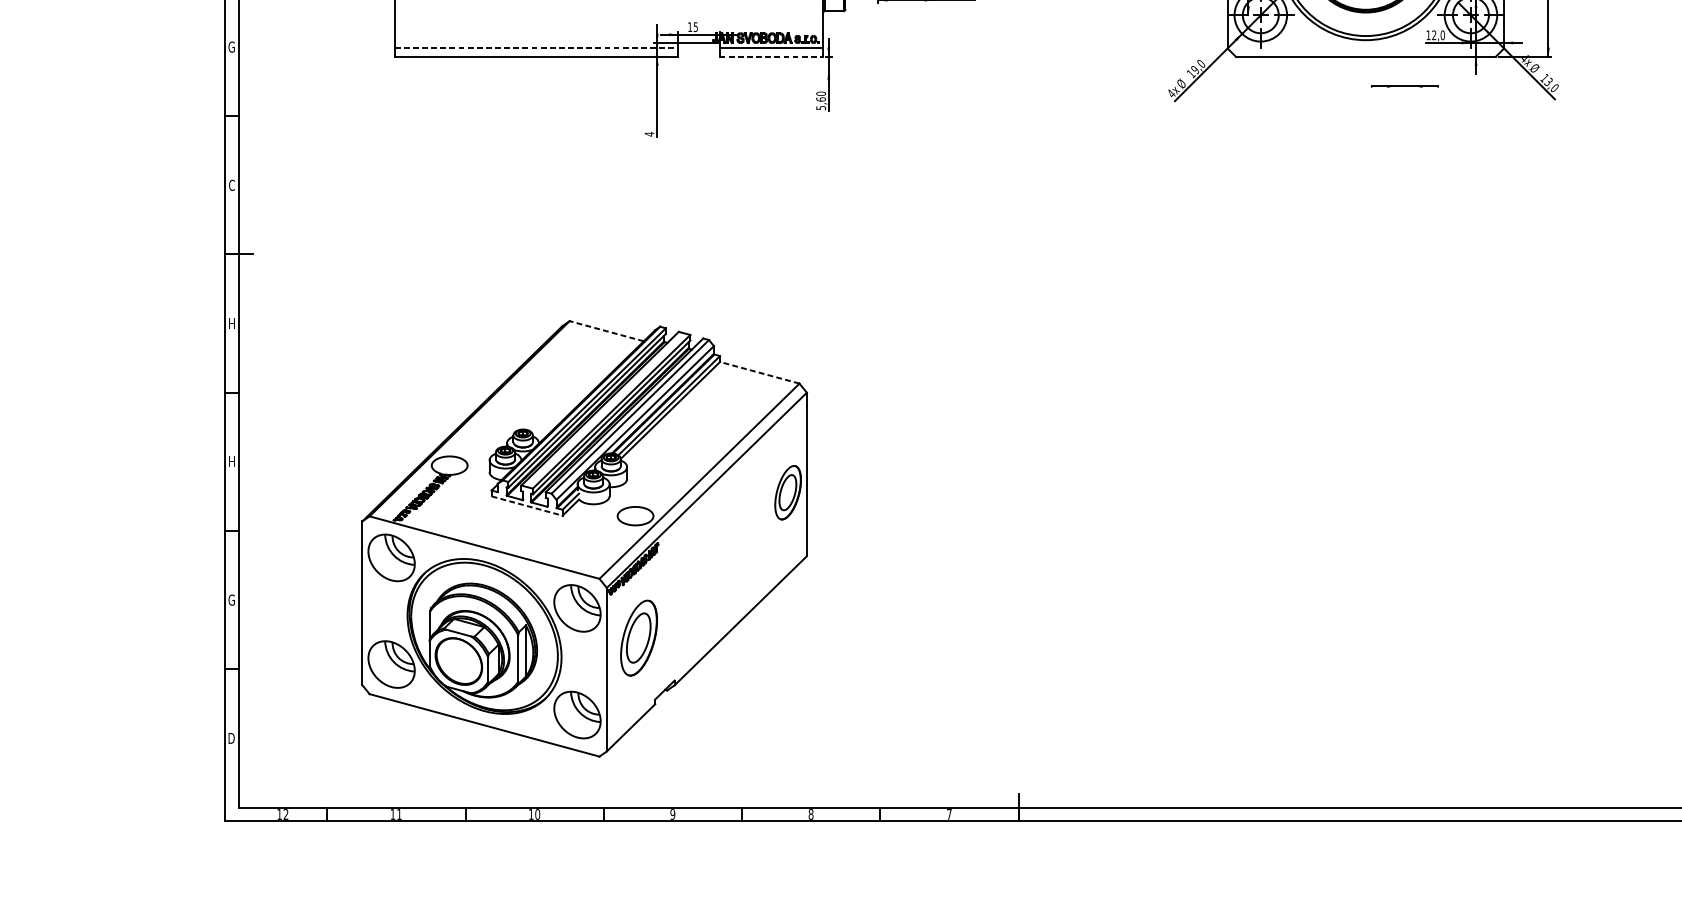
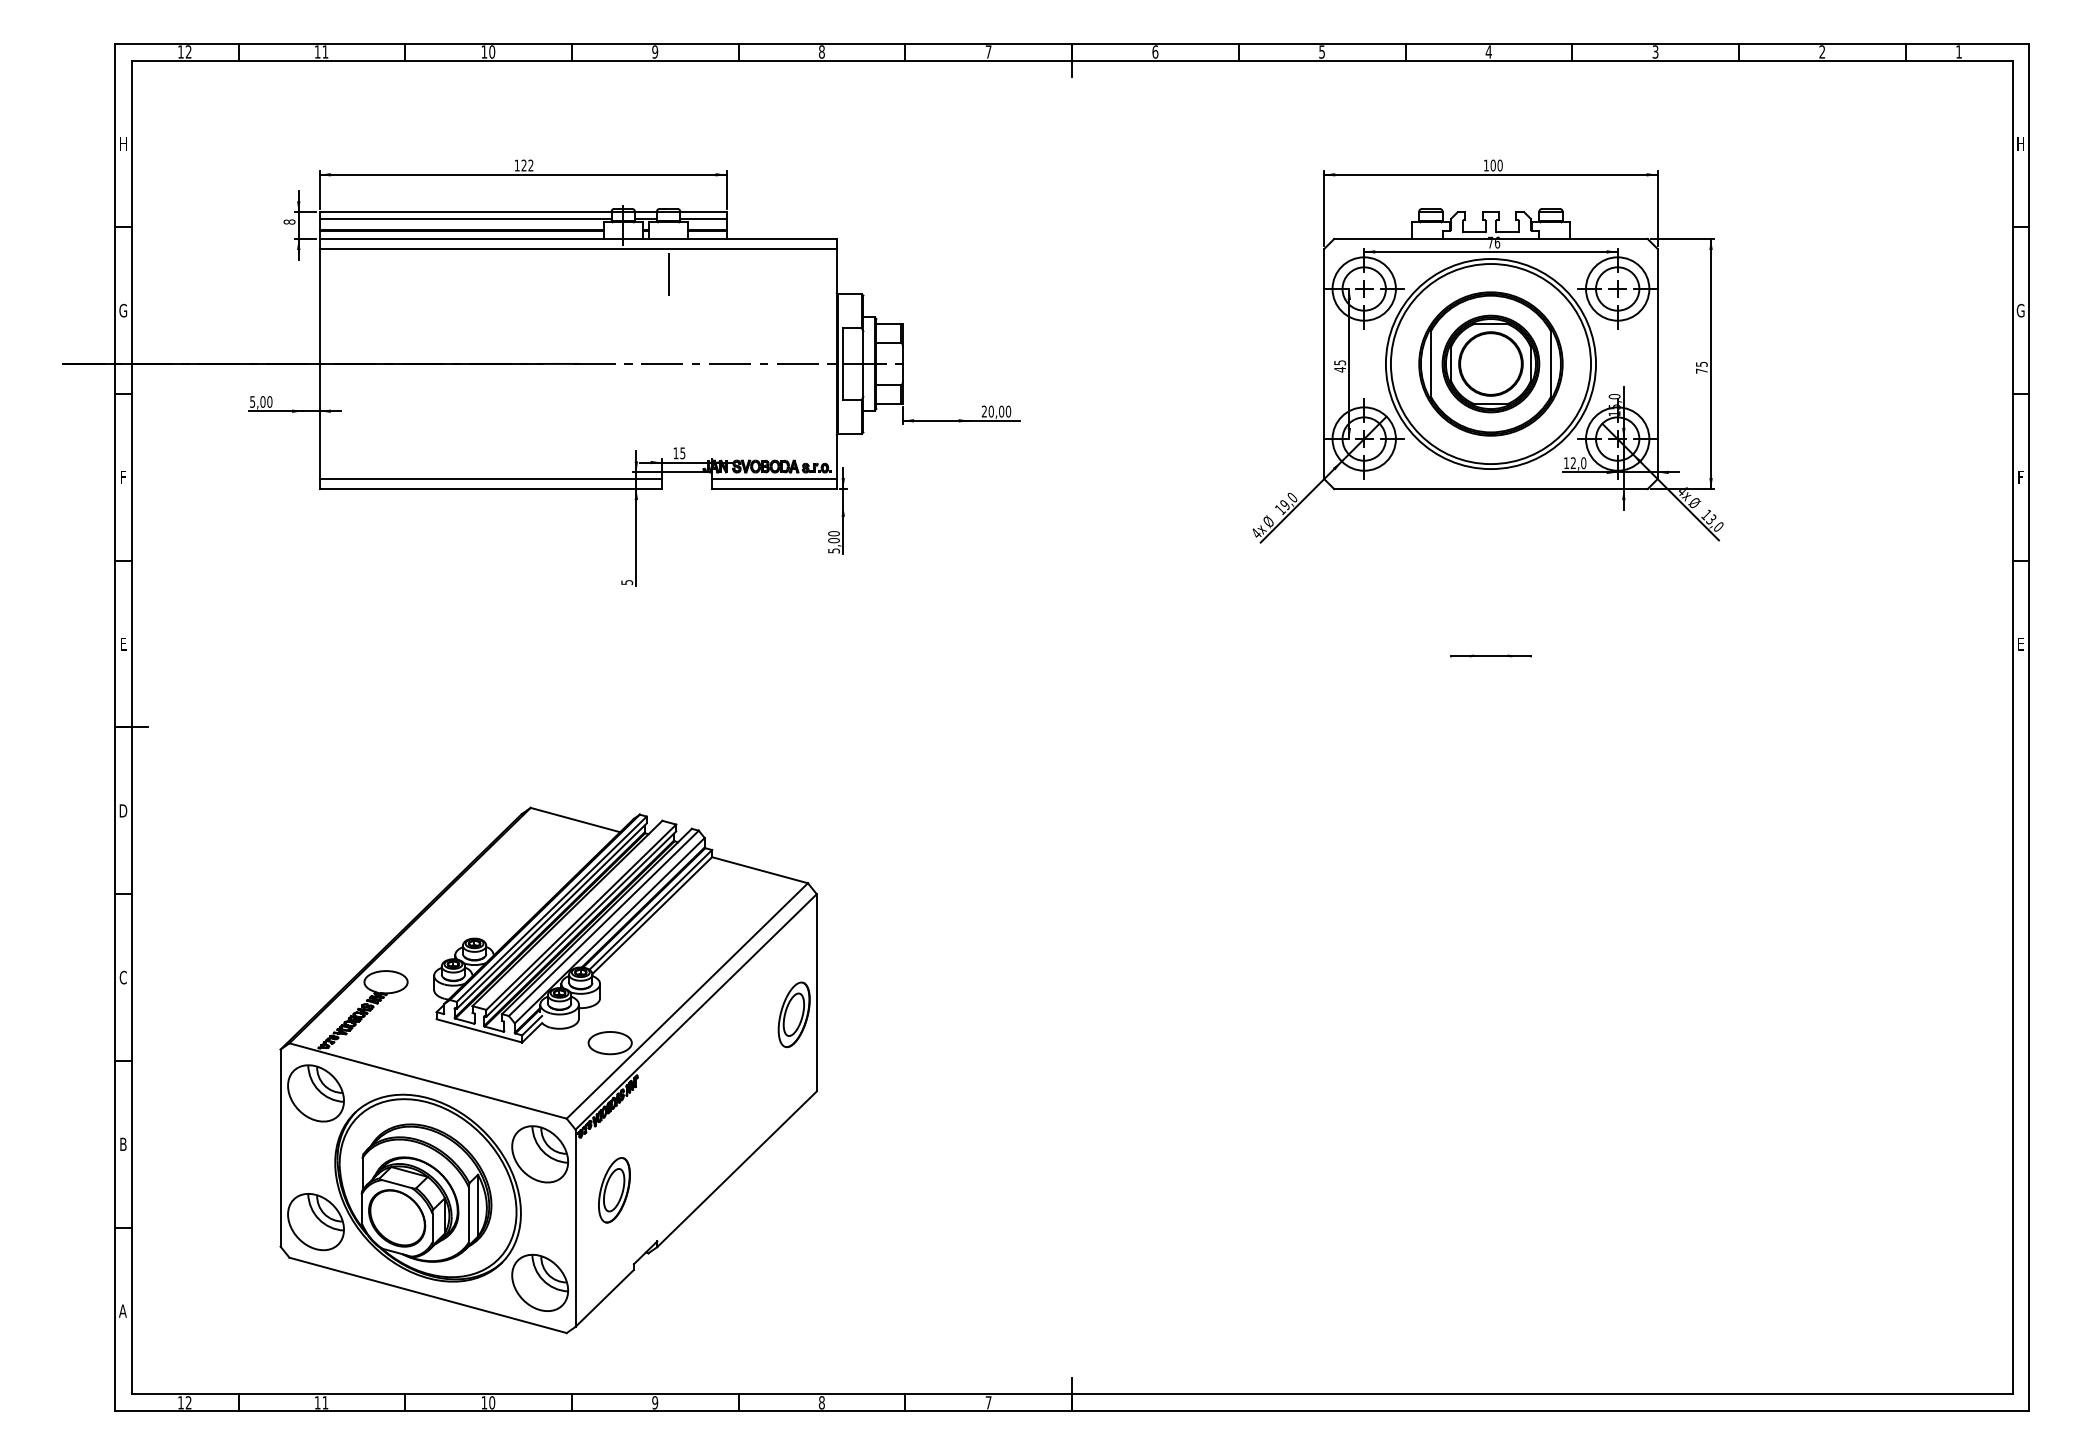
text: (231, 47) -> (122, 477), G -> F
line: (536, 48) -> (490, 479), dashed -> solid
line: (771, 57) -> (774, 489), dashed -> solid
part: (1404, 86) -> (1490, 655), moved
text: (820, 99) -> (833, 540), 5,60 -> 5,00
text: (649, 134) -> (627, 582), 4 -> 5
text: (231, 184) -> (123, 643), C -> E
text: (231, 323) -> (123, 810), H -> D
line: (605, 330) -> (574, 819), dashed -> solid
line: (760, 373) -> (760, 870), dashed -> solid
text: (231, 461) -> (122, 977), H -> C
line: (527, 506) -> (479, 1031), dashed -> solid
text: (231, 600) -> (123, 1144), G -> B
part: (639, 638) -> (614, 1190), size x0.71
text: (231, 737) -> (122, 1310), D -> A

